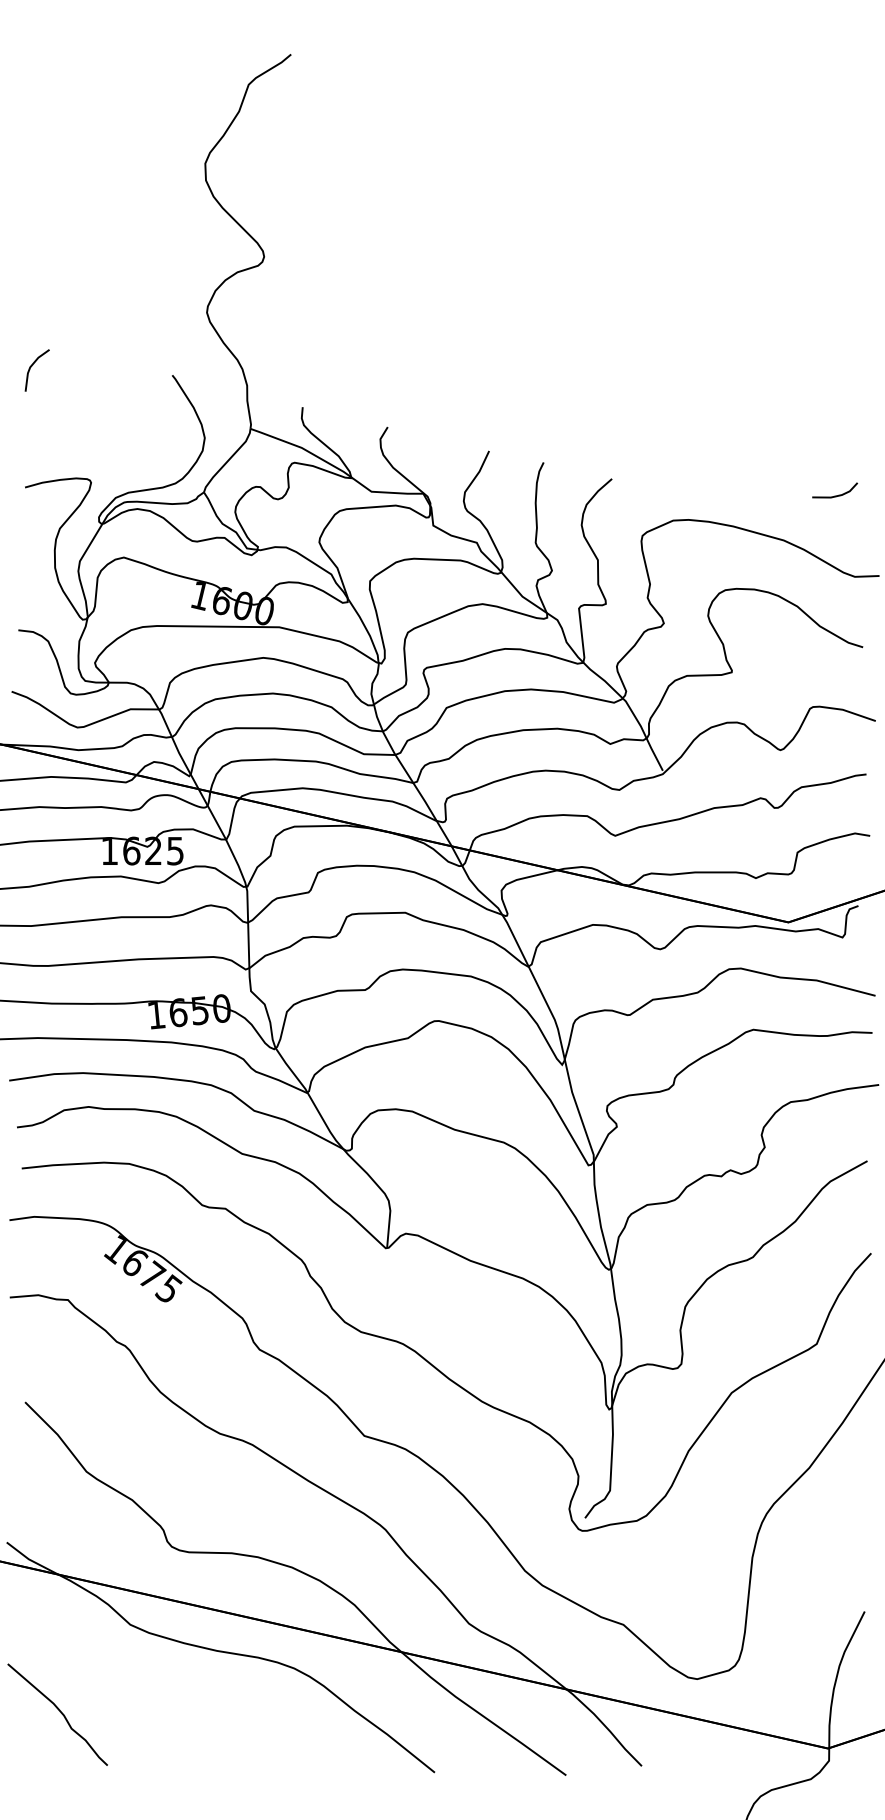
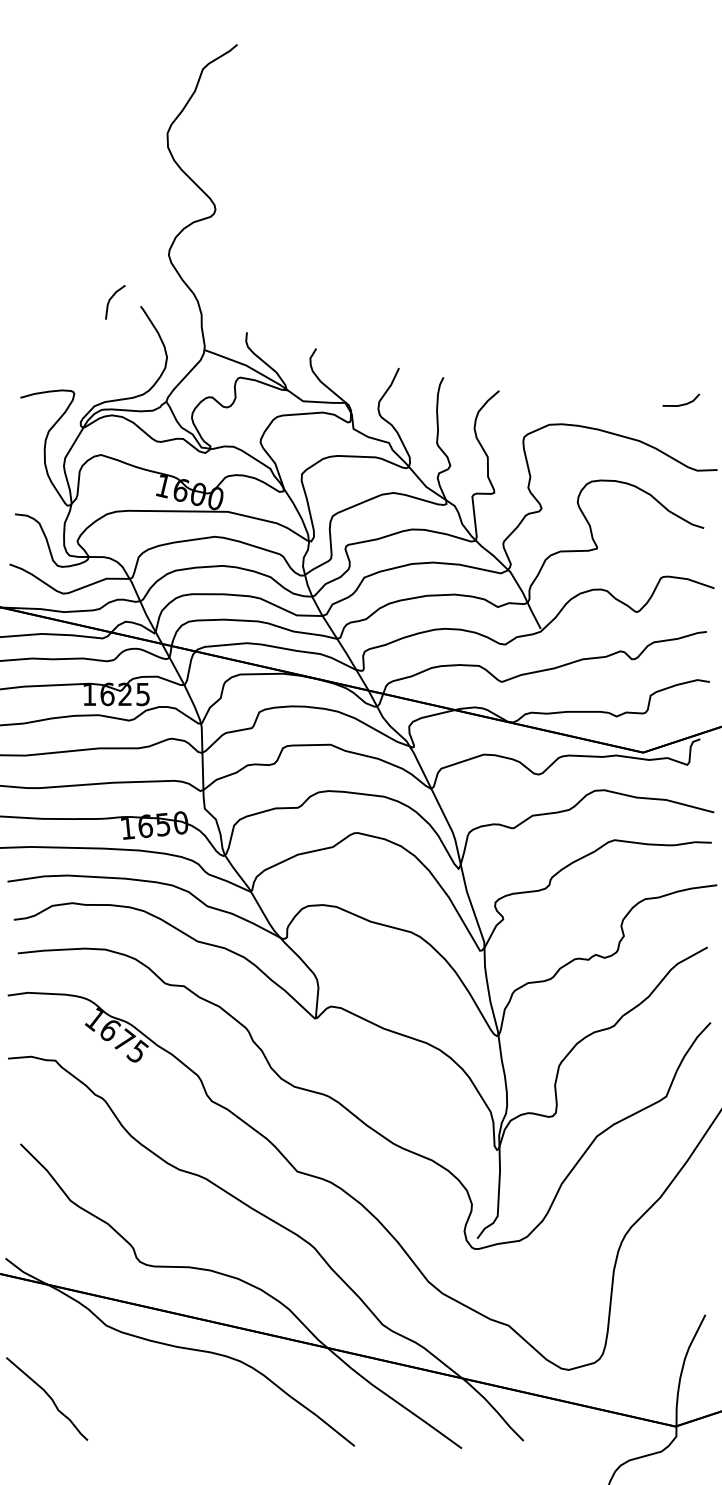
line: (33, 365) -> (112, 298), moved

